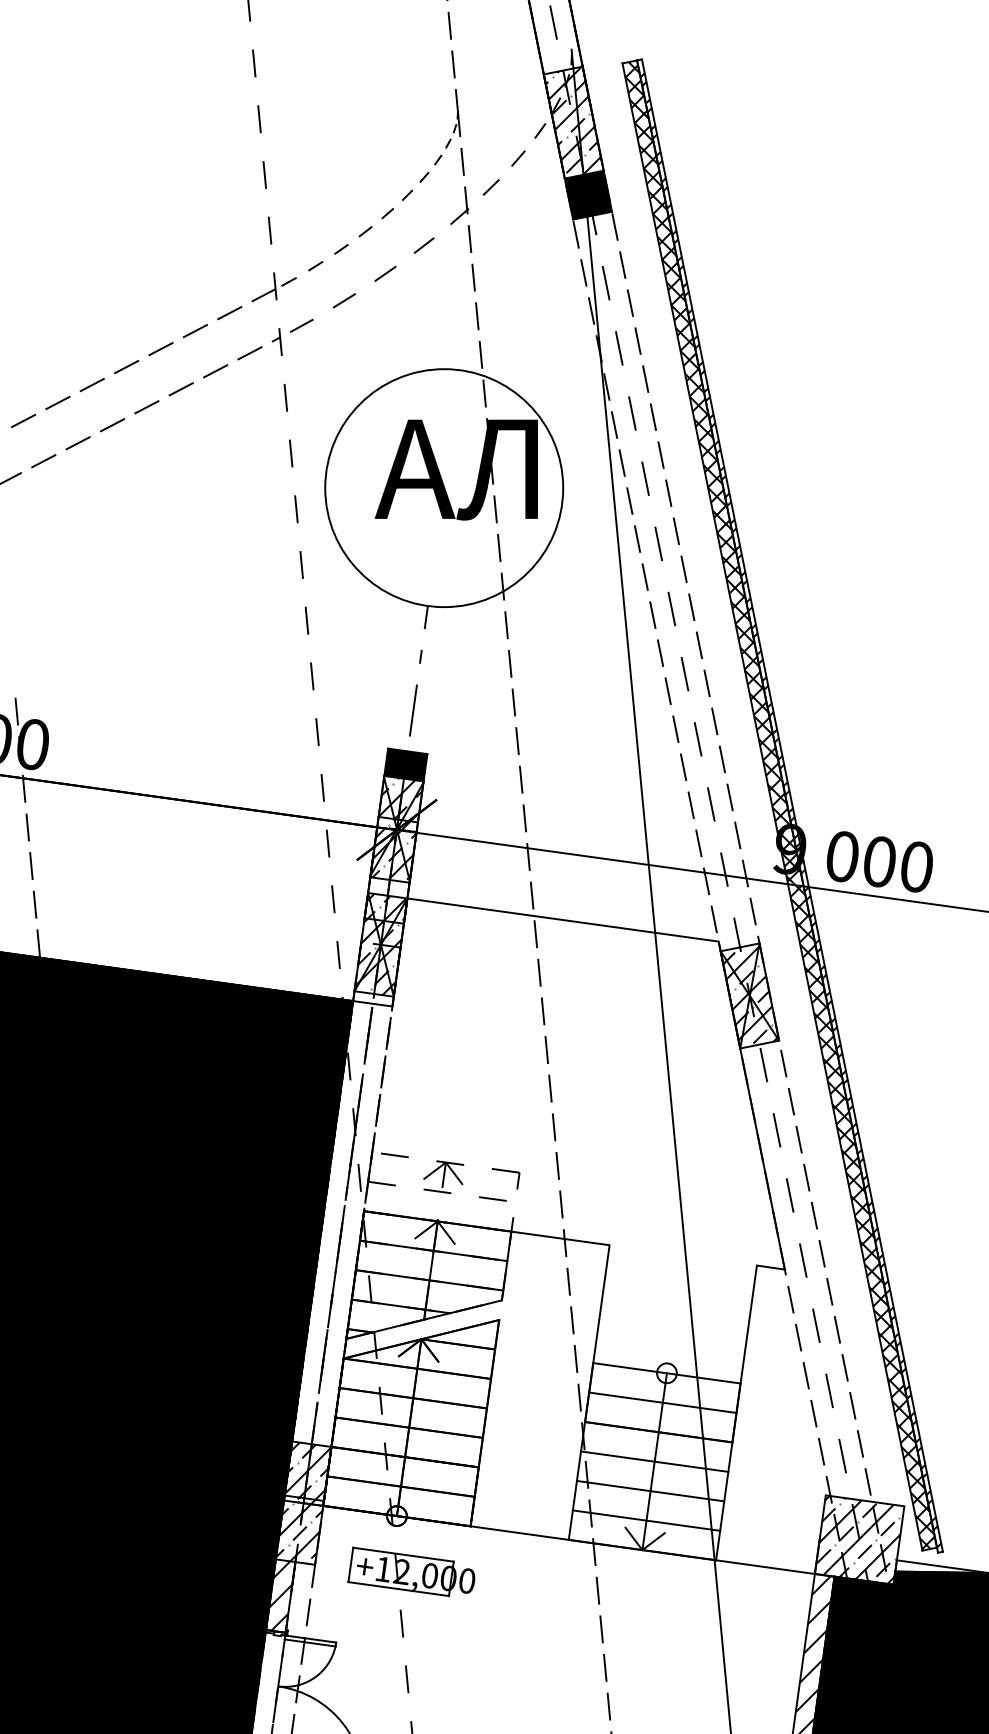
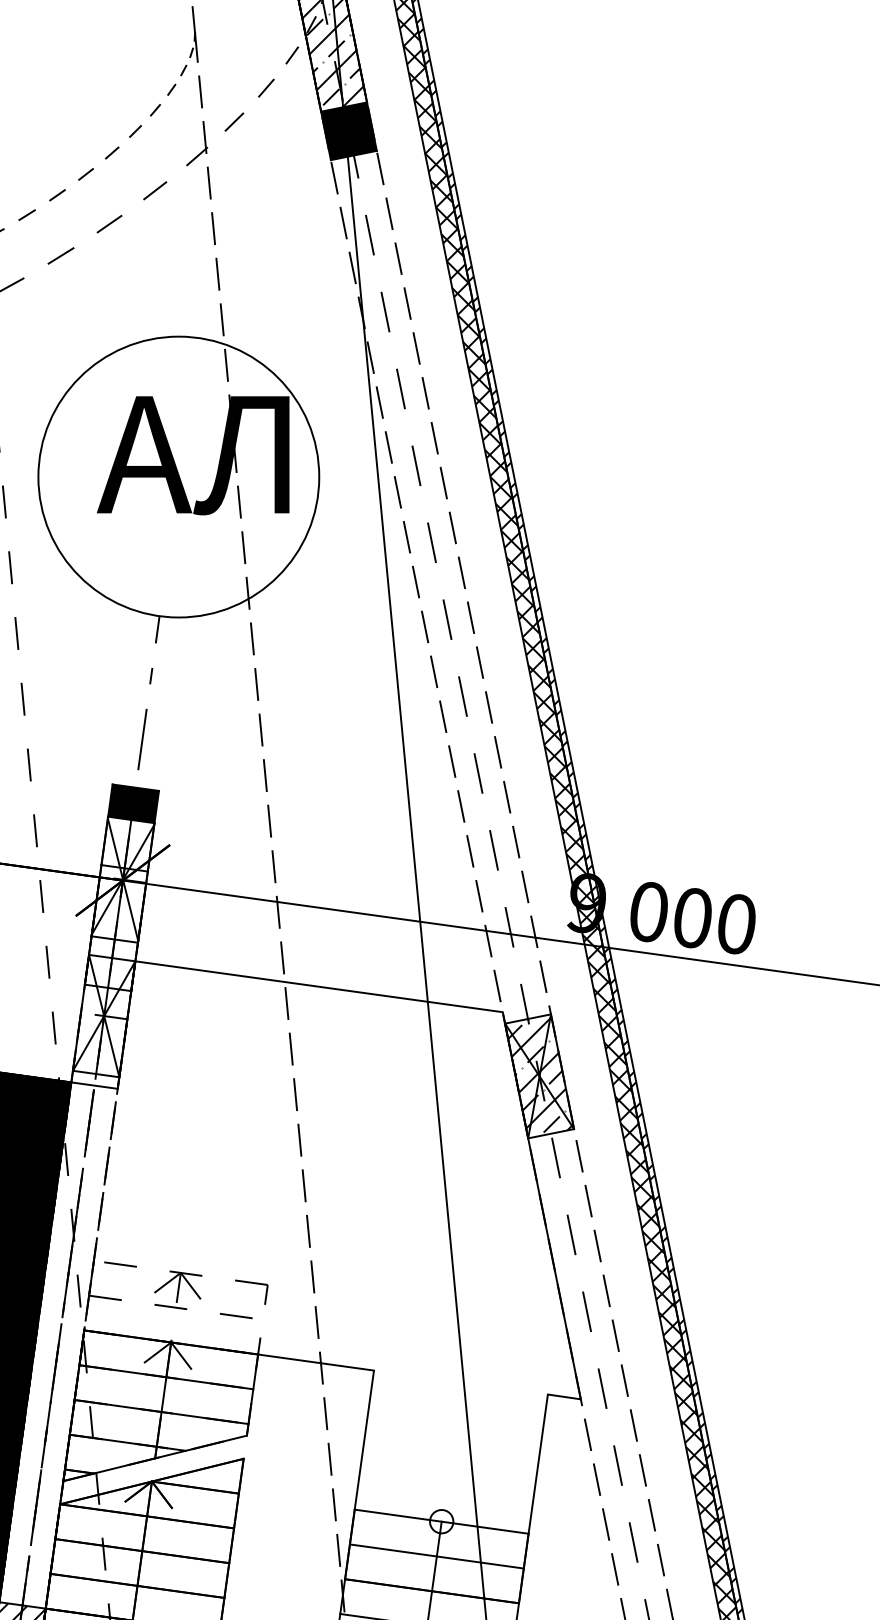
hatch: (397, 828) -> (123, 878), removed
hatch: (380, 944) -> (103, 1015), removed

